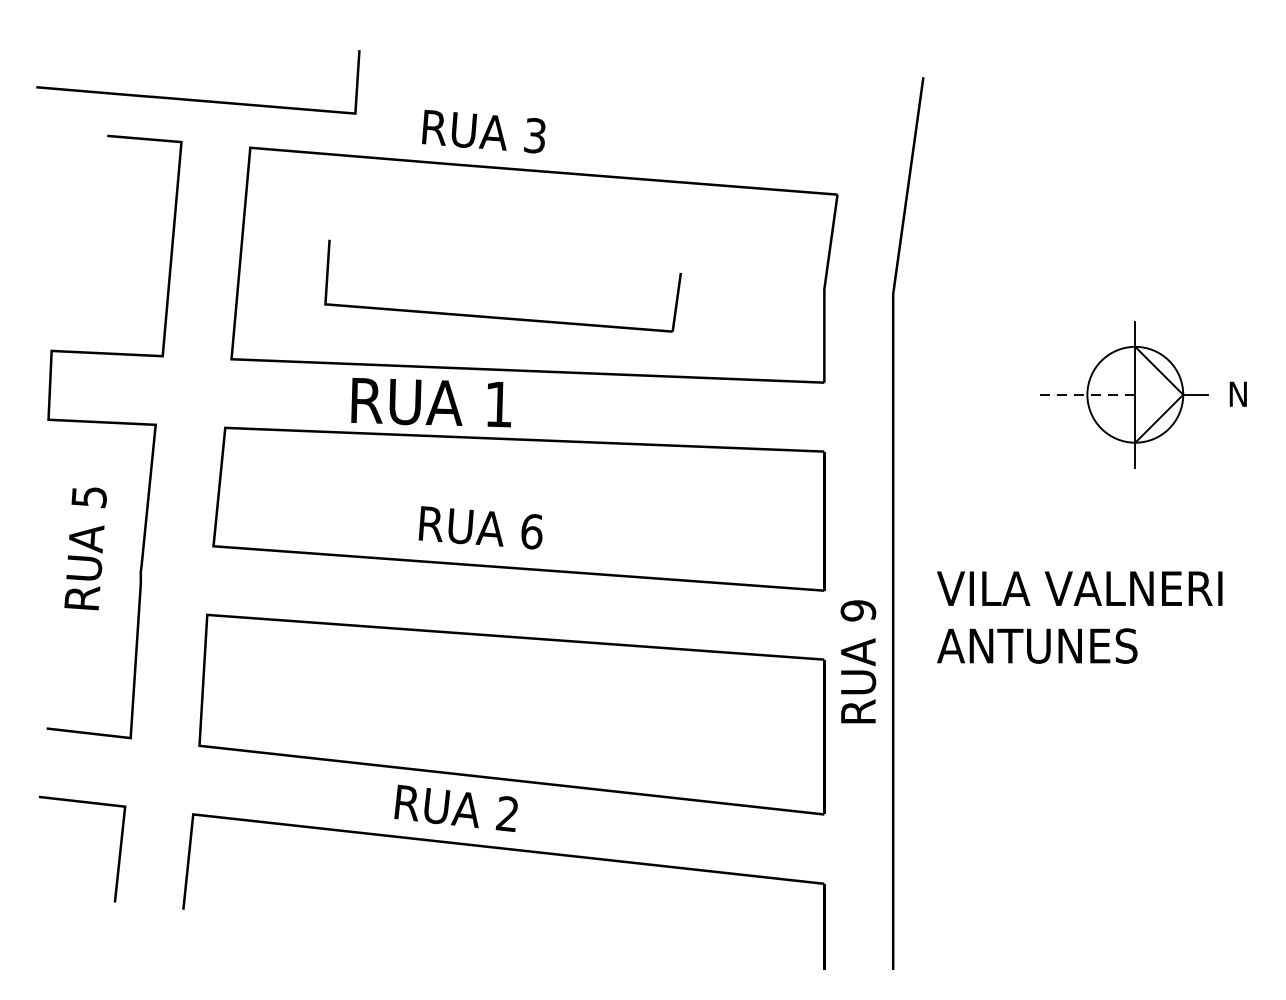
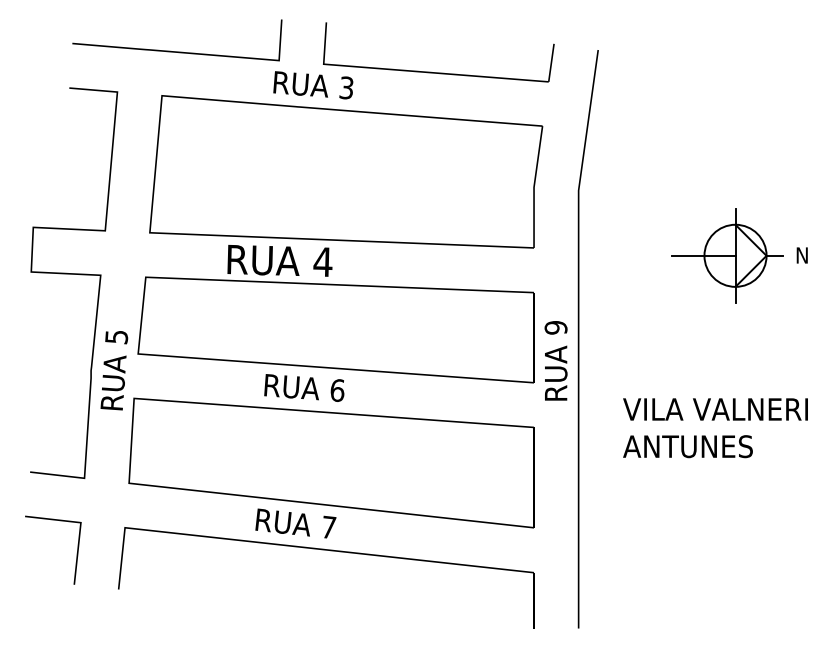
curve: (198, 99) -> (177, 51), moved
part: (502, 317) -> (438, 72), moved
line: (1085, 394) -> (703, 255), dashed -> solid
text: (497, 403) -> (322, 261), 1 -> 4
text: (480, 527) -> (304, 387), moved
text: (85, 548) -> (114, 370), moved
text: (1079, 618) -> (715, 428), moved
text: (857, 661) -> (555, 360), moved
text: (507, 814) -> (328, 527), 2 -> 7

